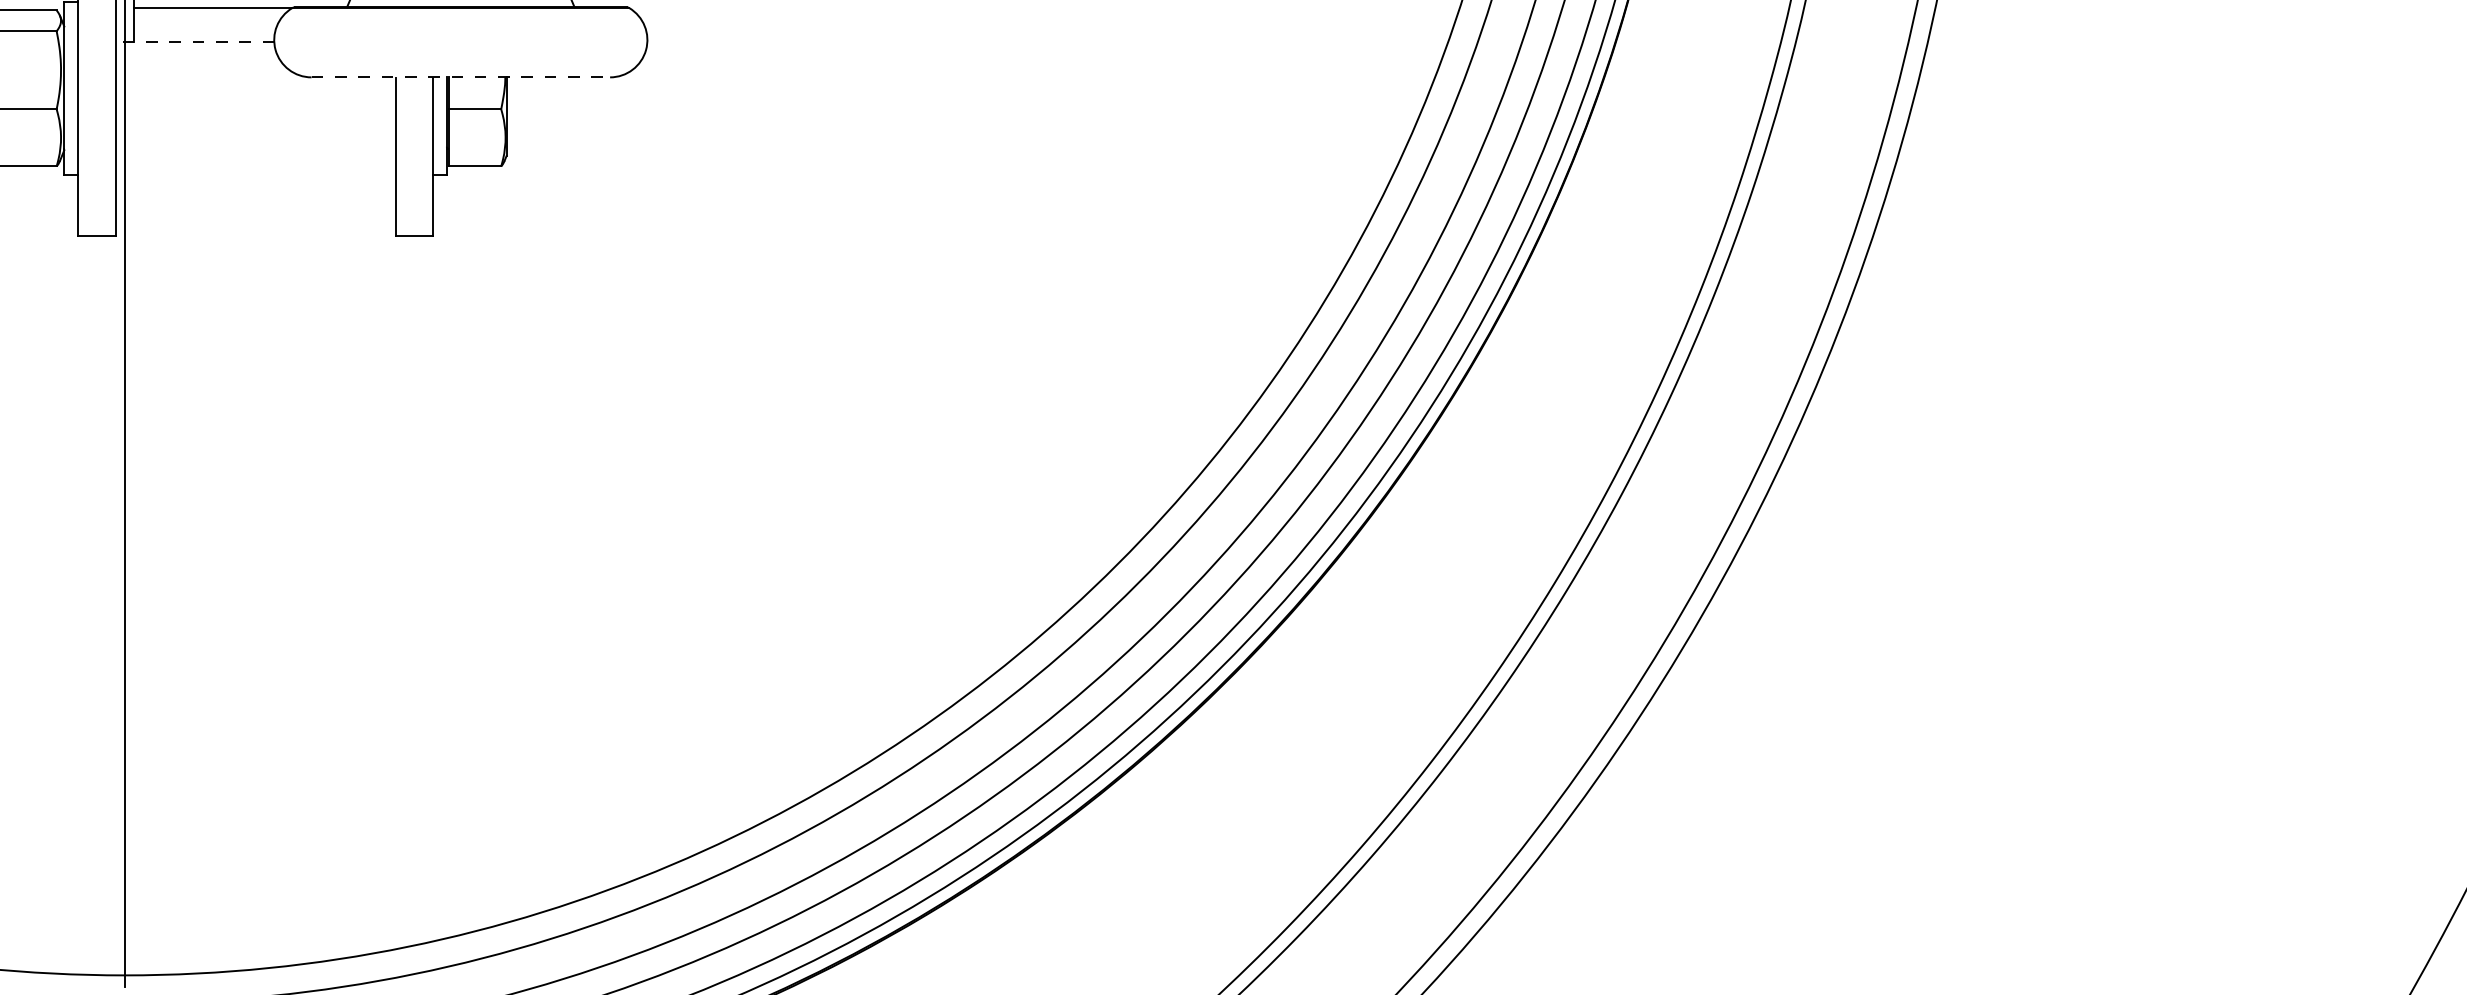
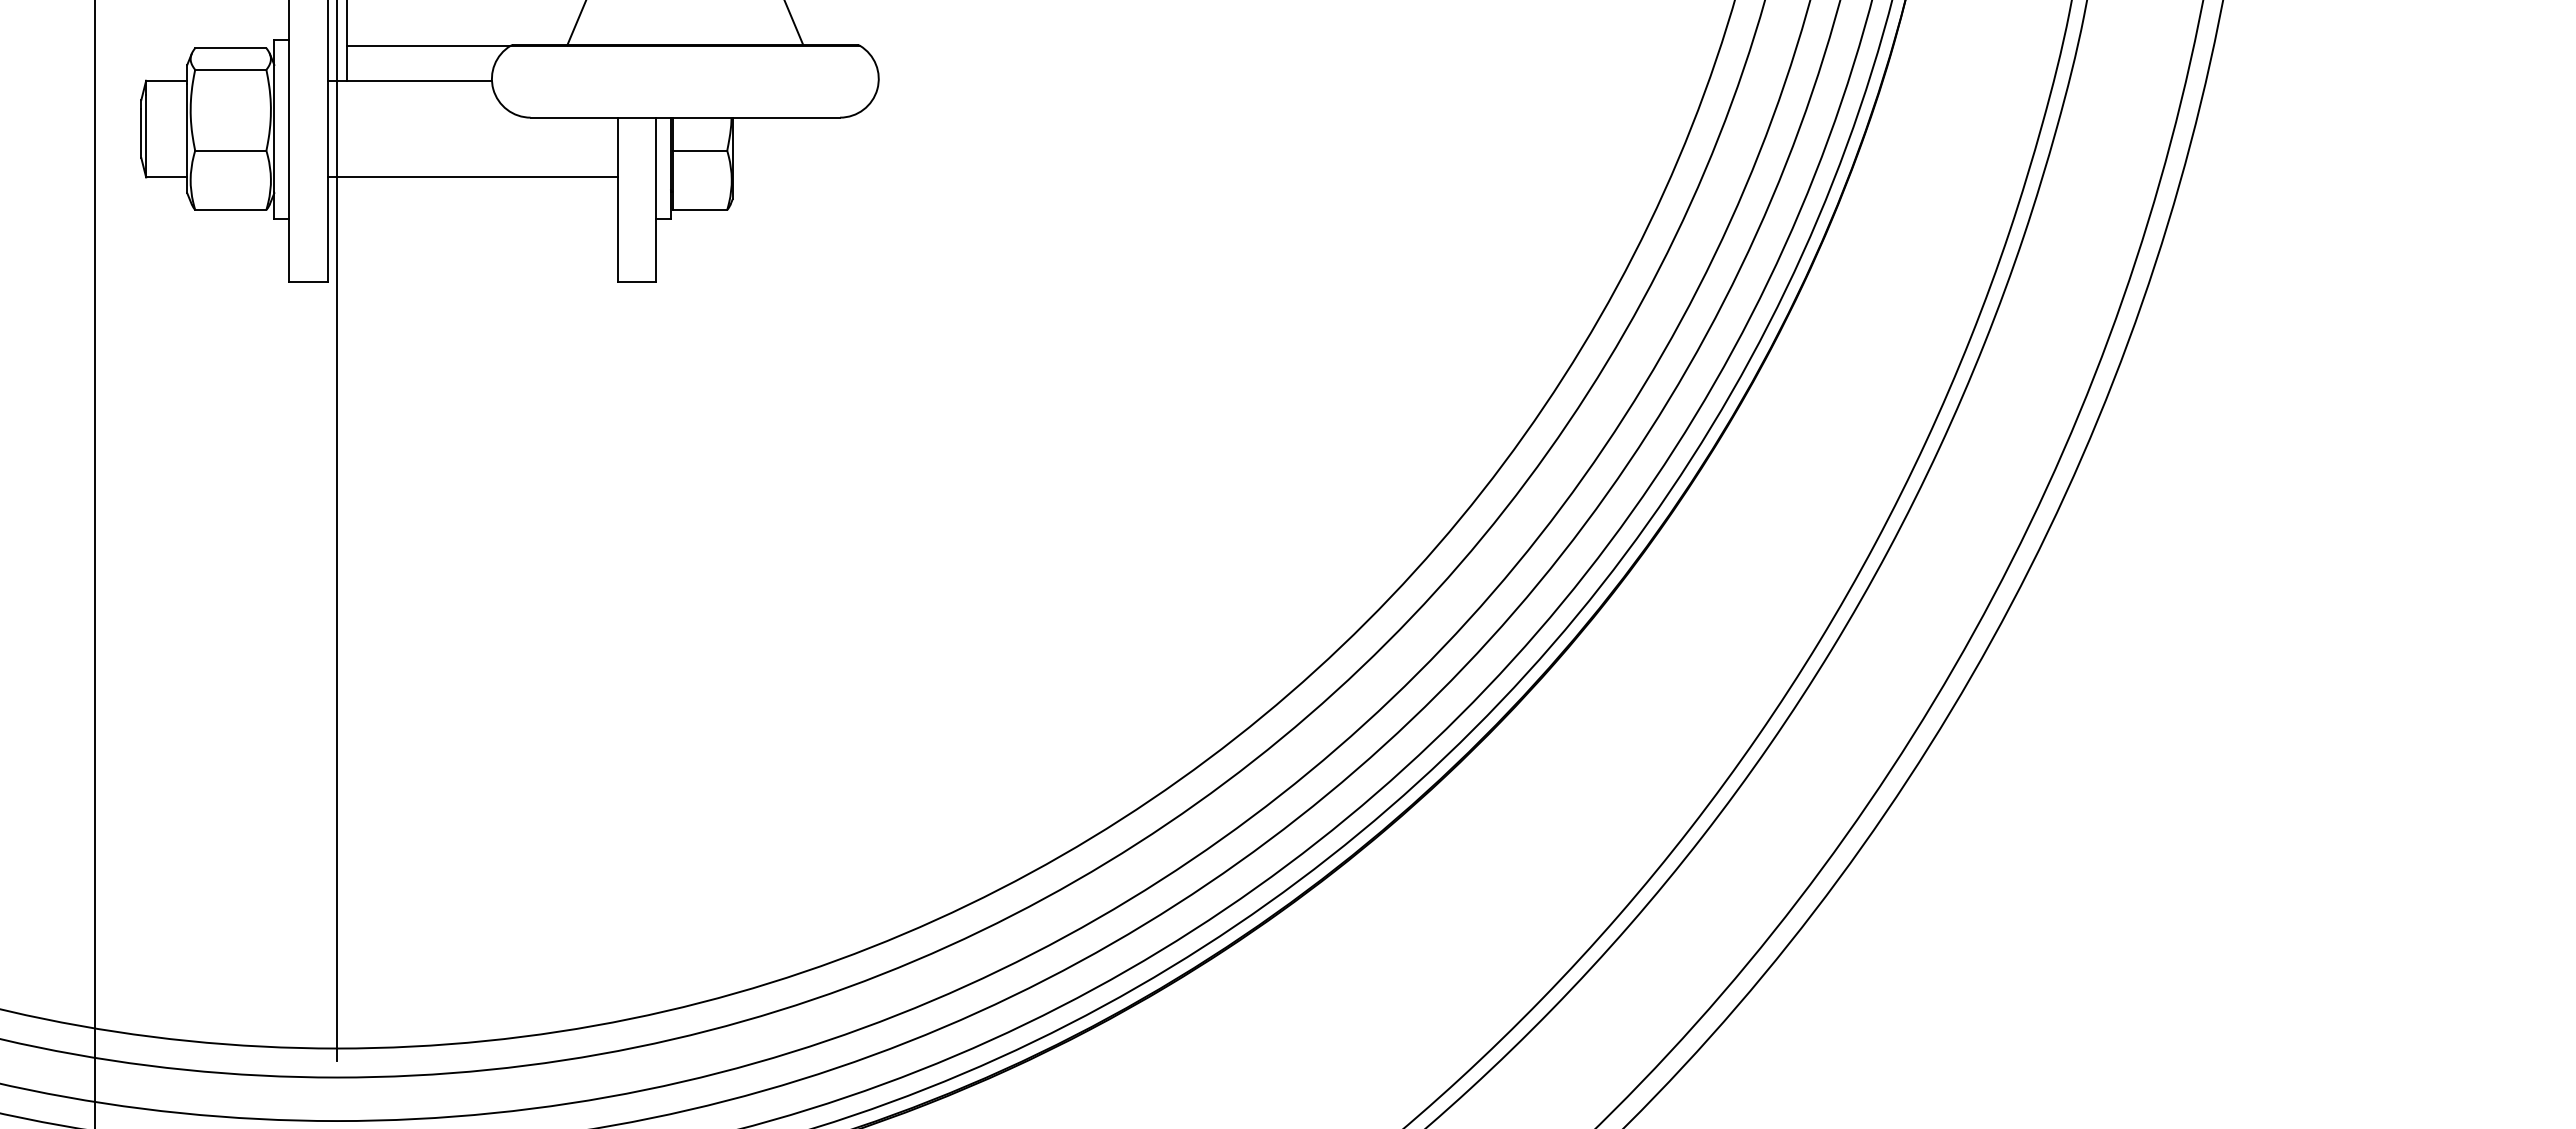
line: (194, 41) -> (409, 80), dashed -> solid
line: (460, 77) -> (685, 117), dashed -> solid
line: (255, 135) -> (472, 177), added

